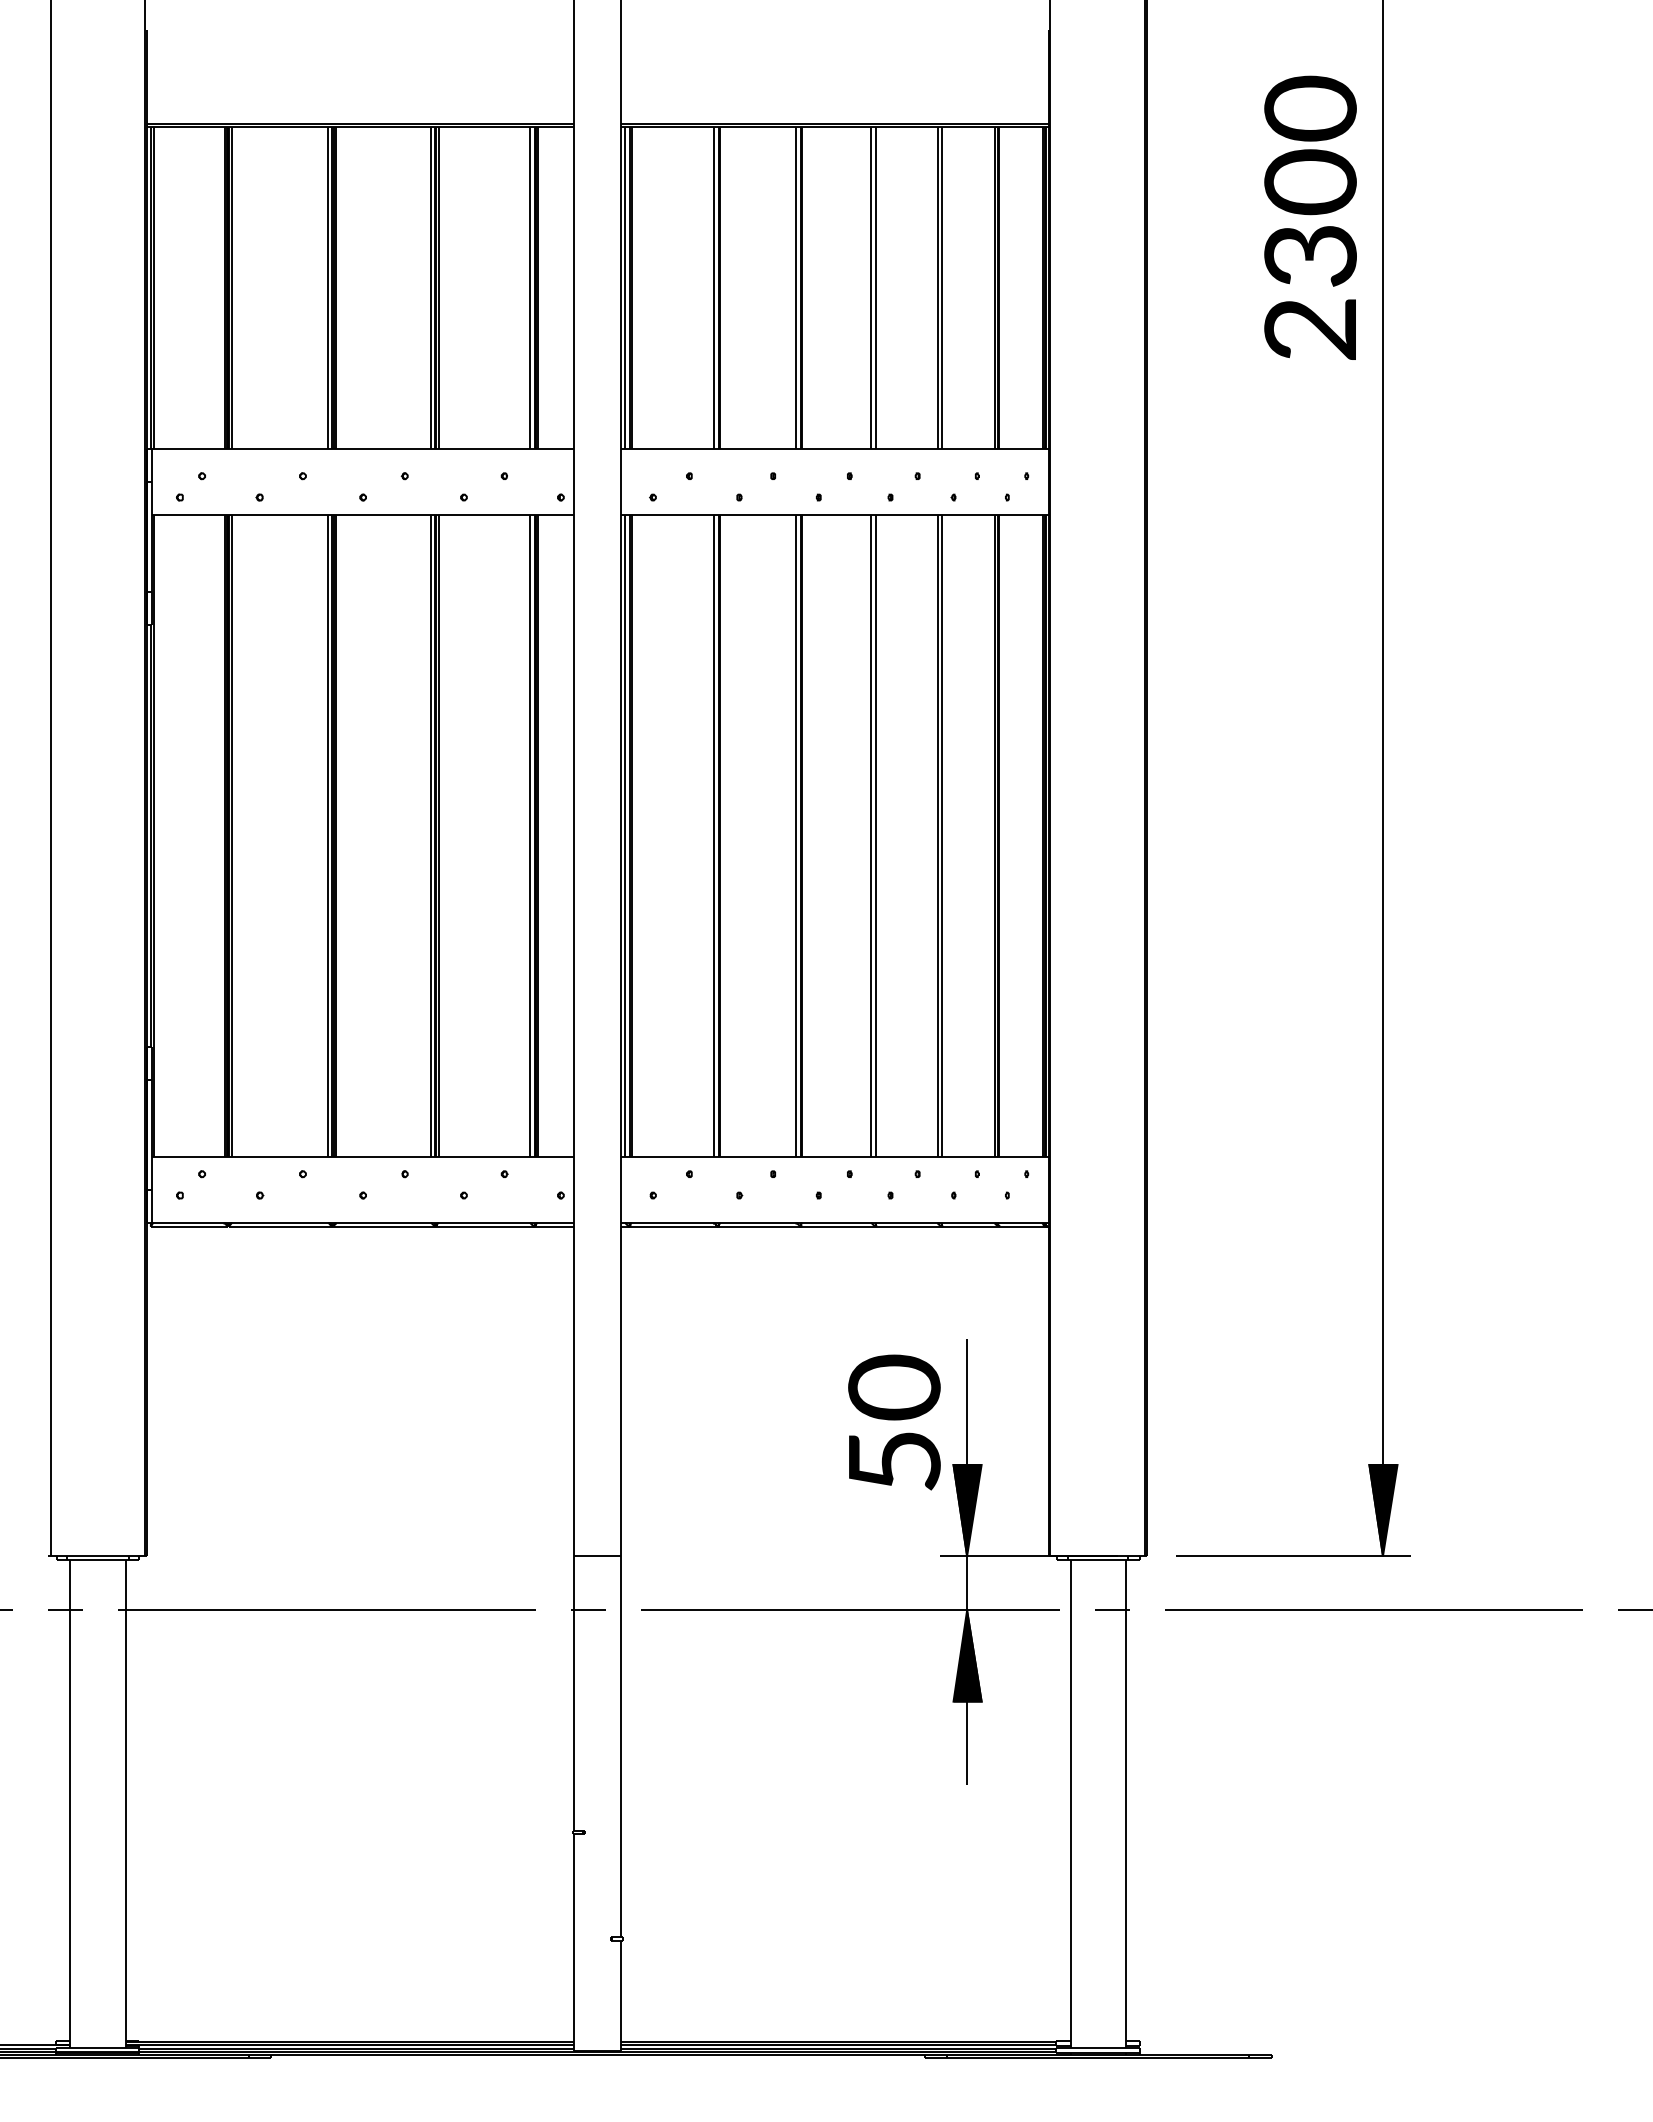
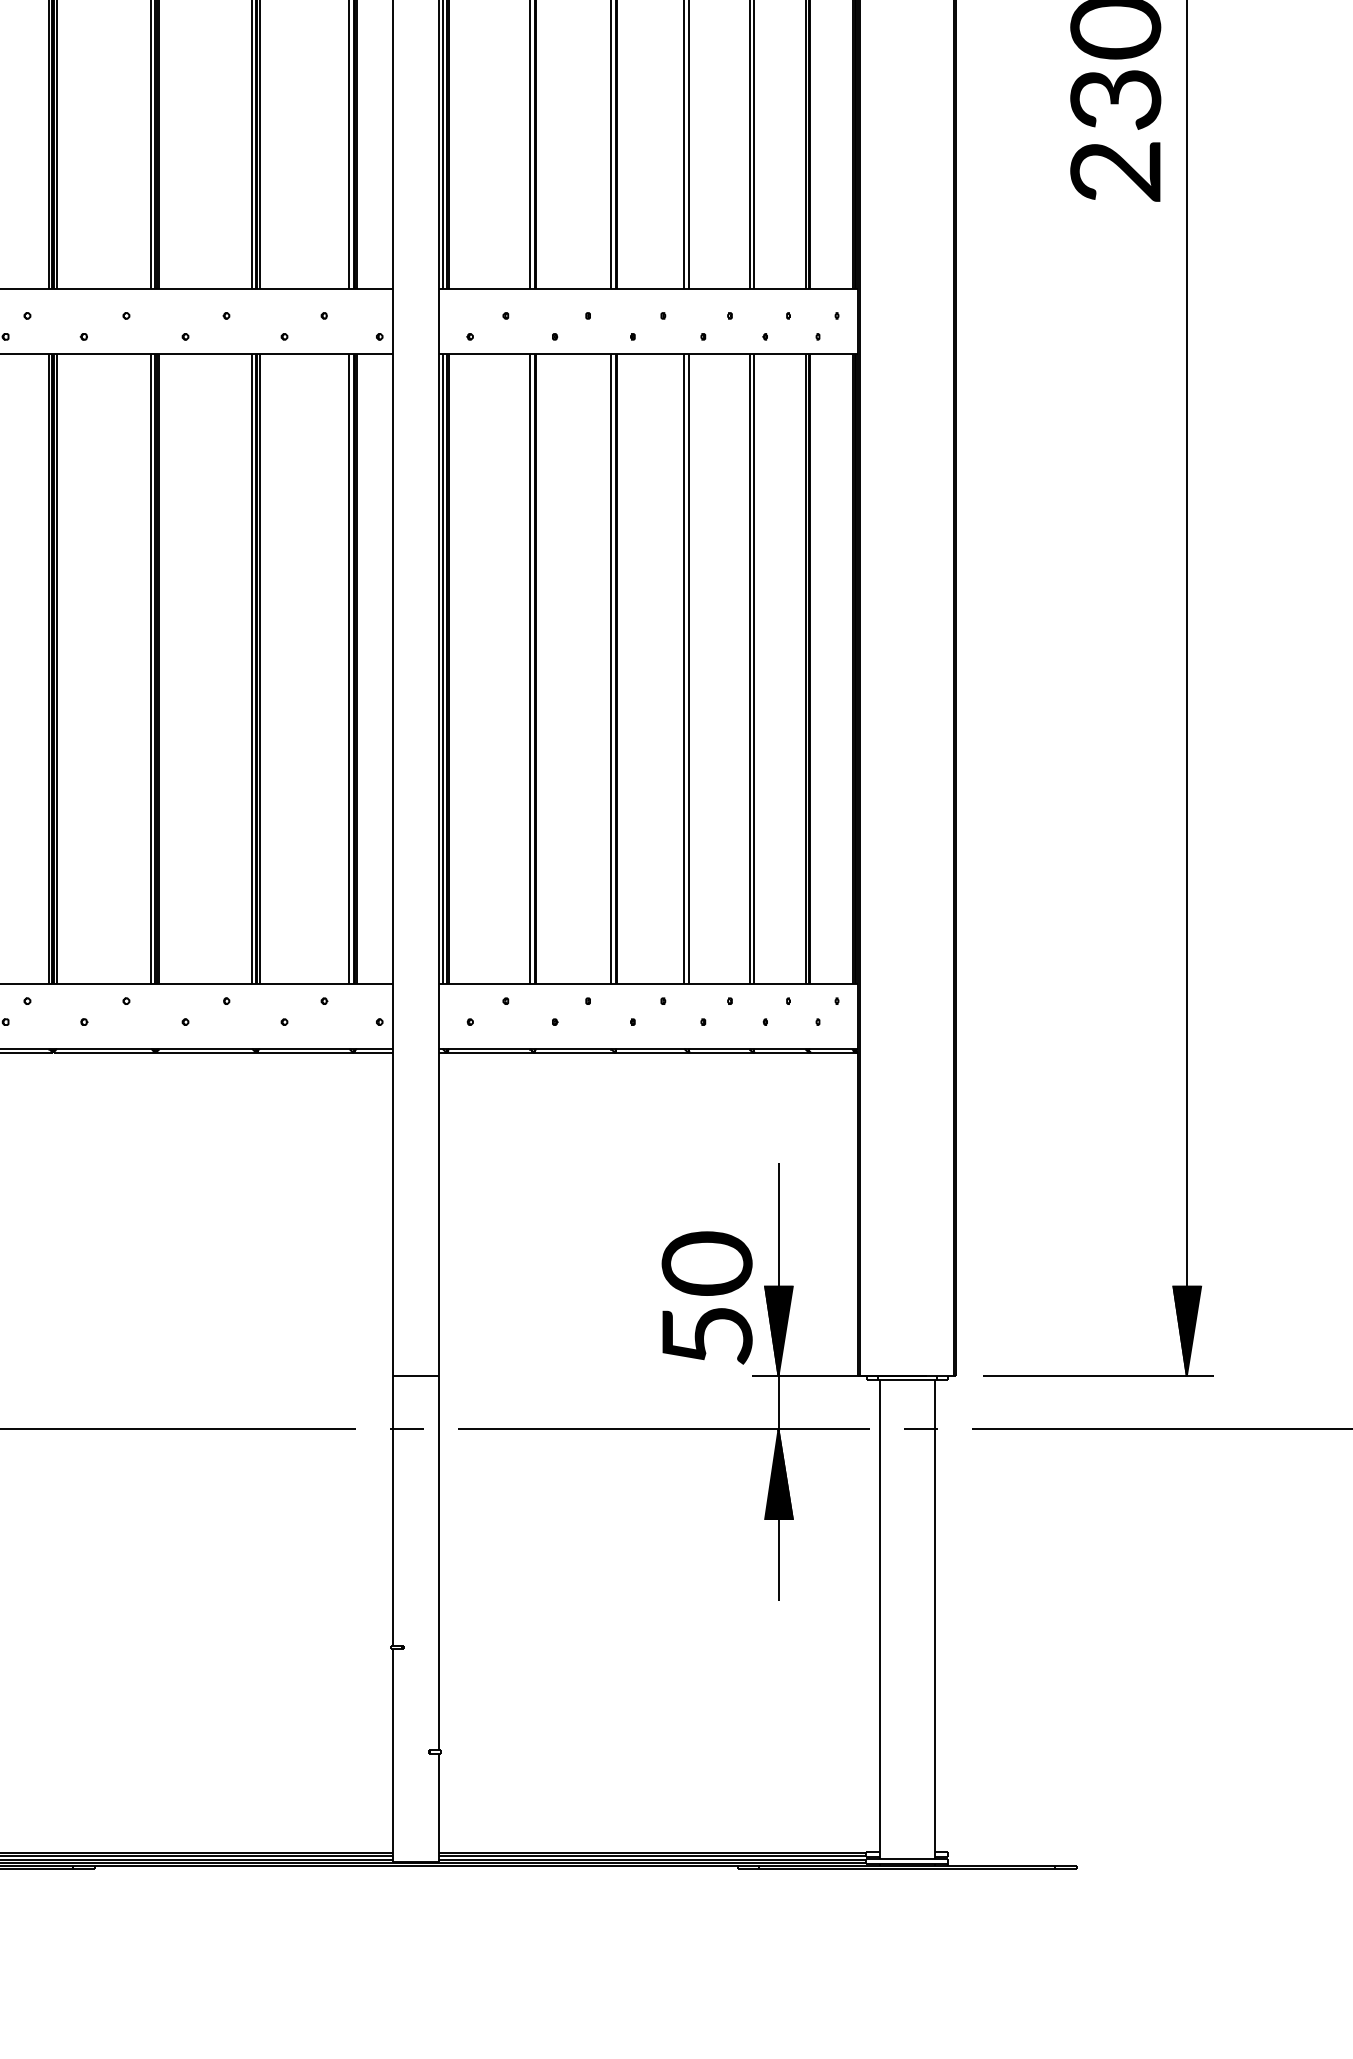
text: (894, 1422) -> (707, 1297), moved

